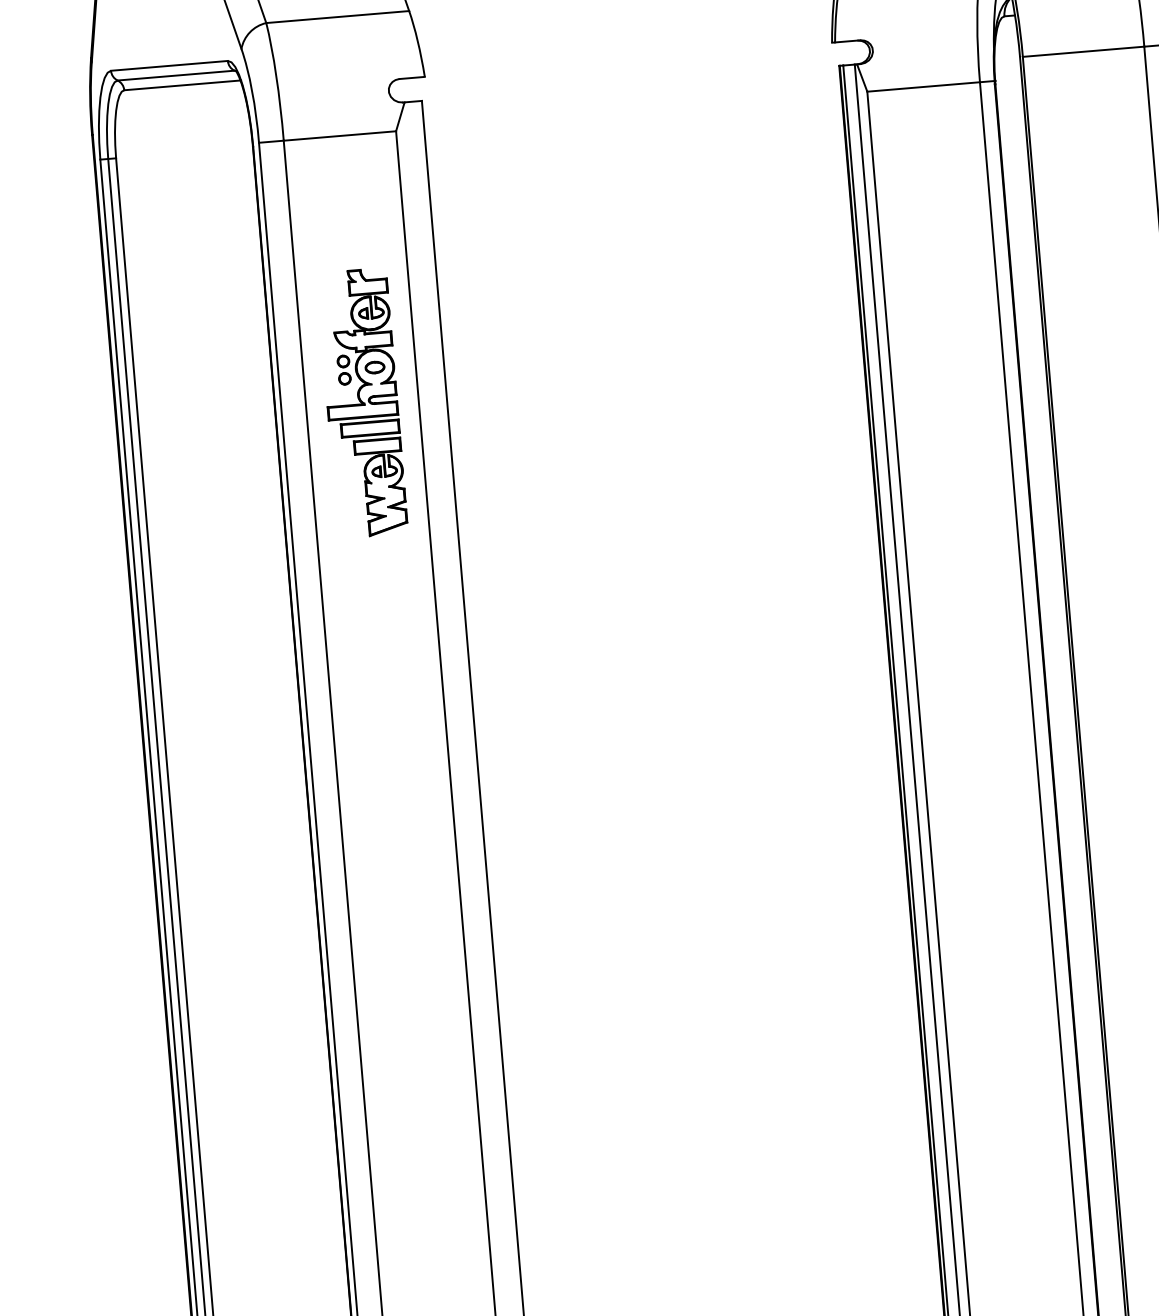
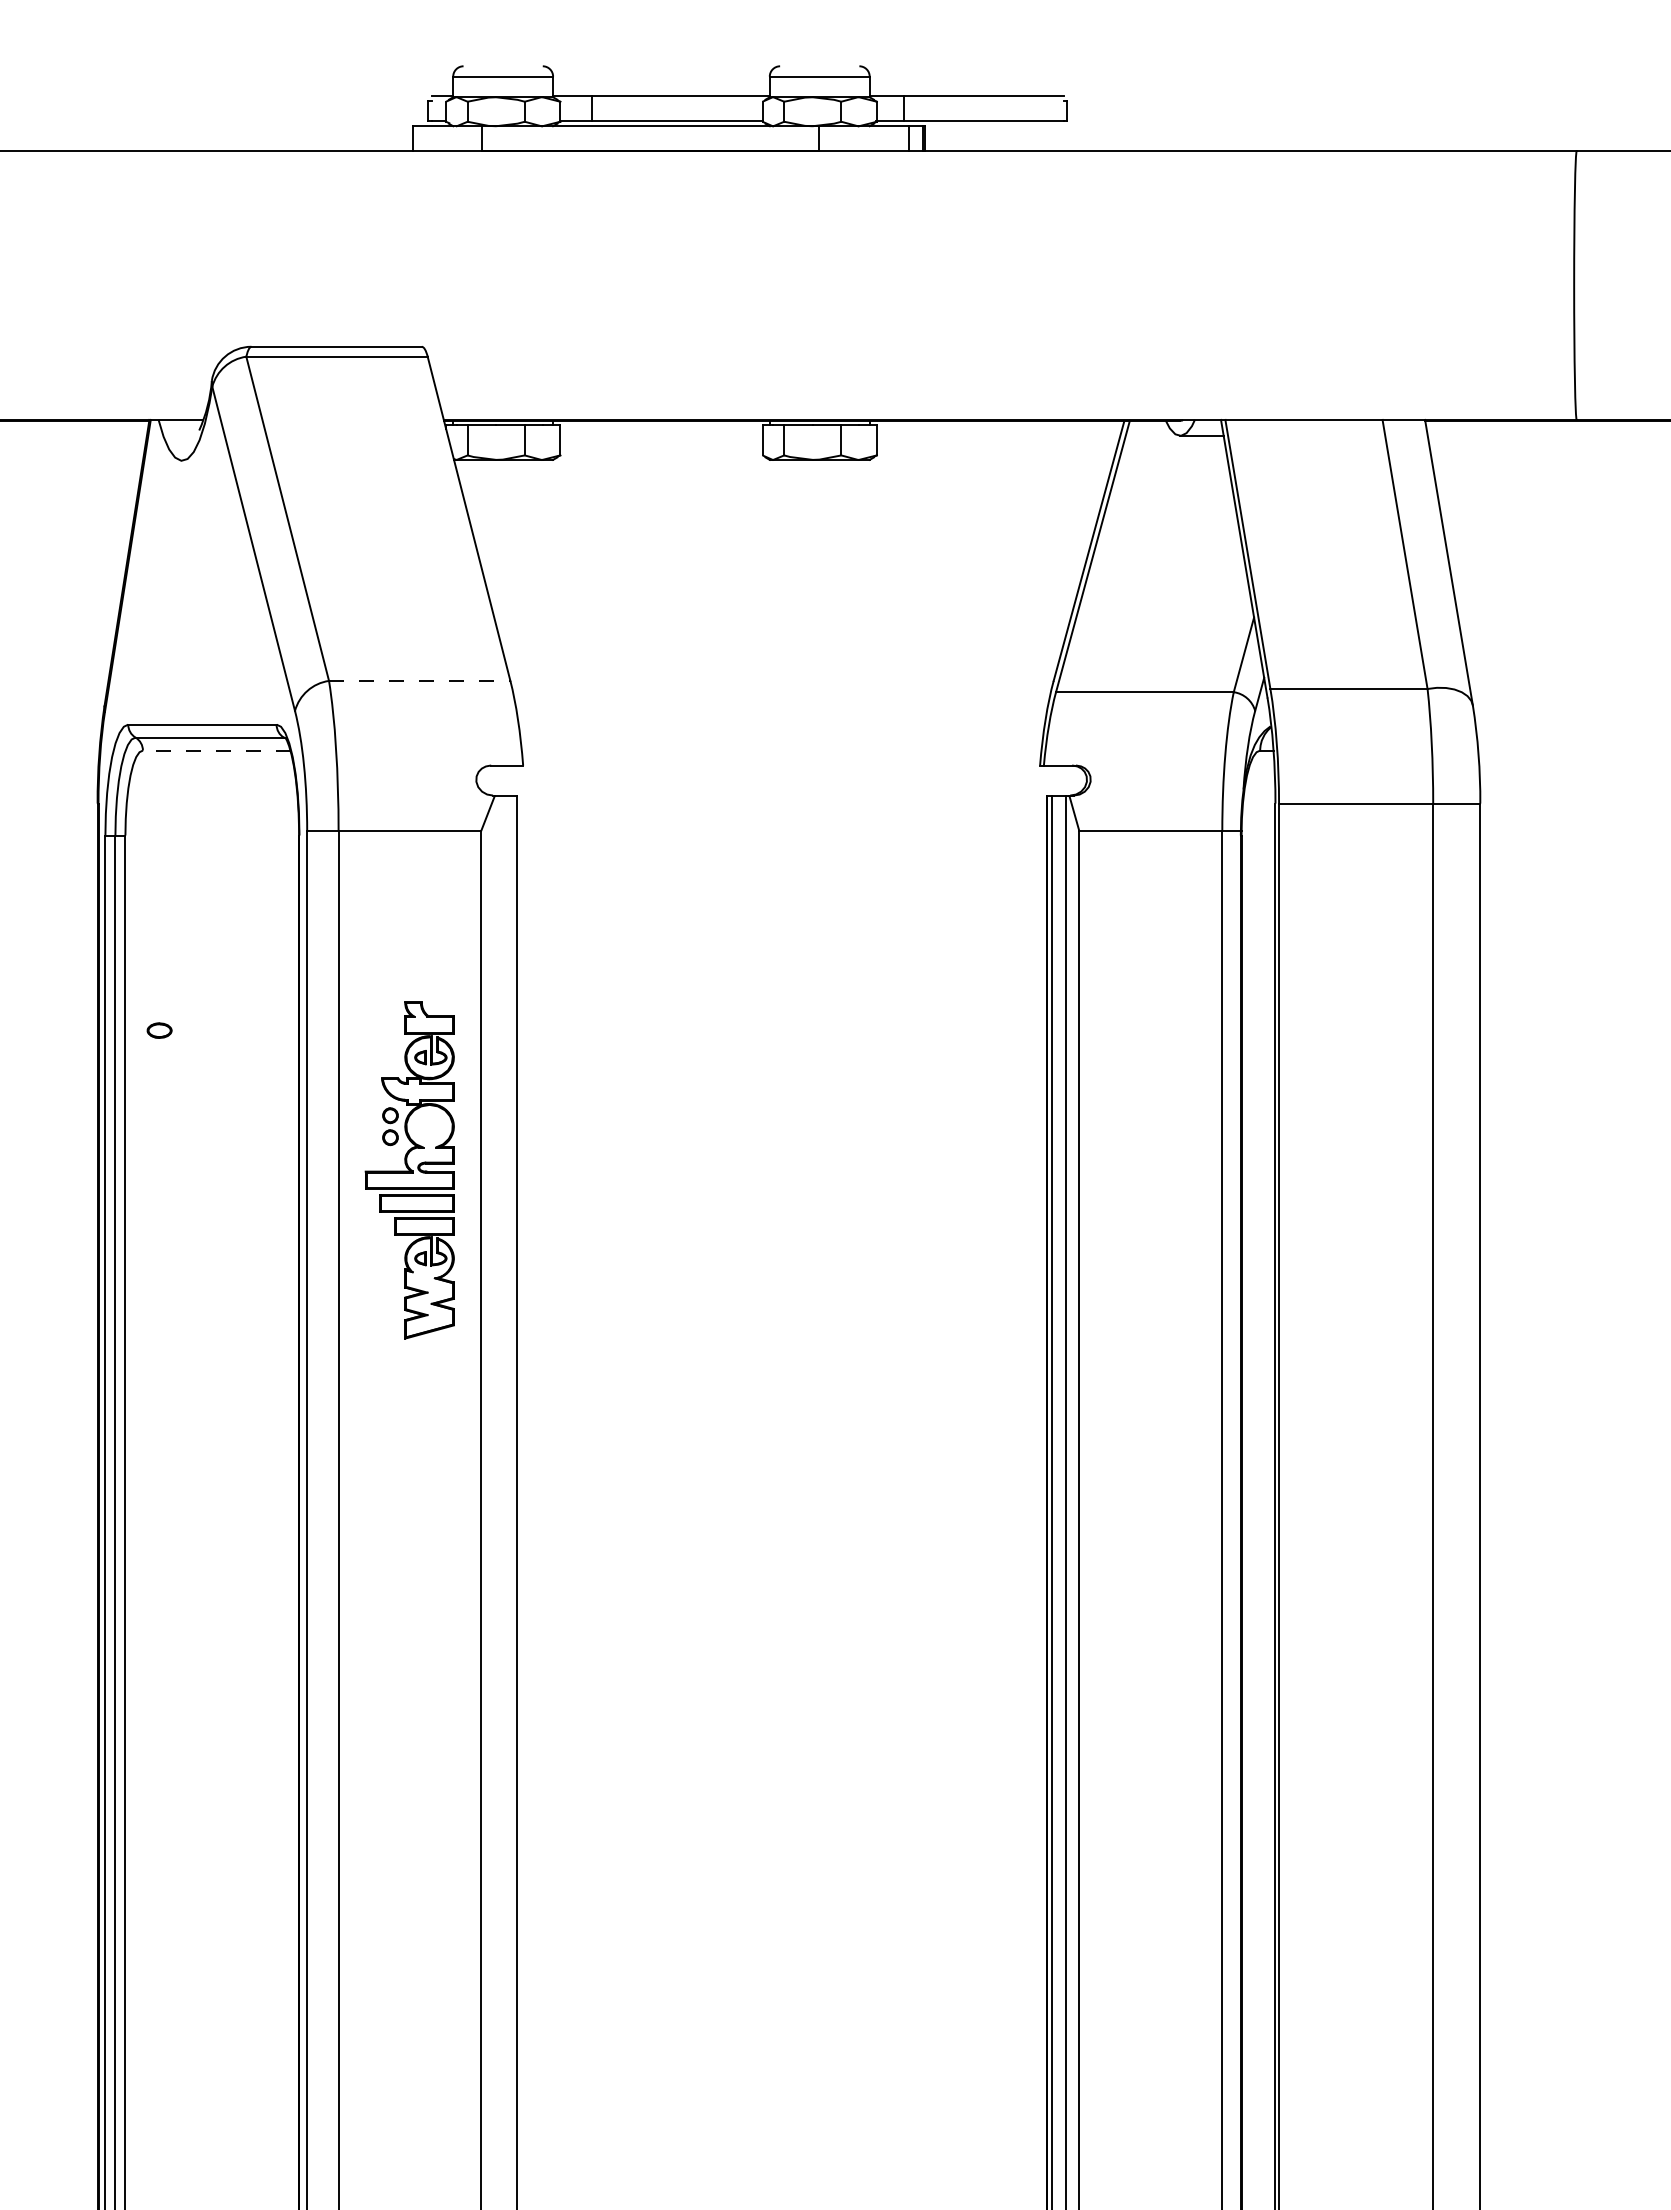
line: (337, 16) -> (419, 680), solid -> dashed
line: (182, 85) -> (216, 750), solid -> dashed
part: (374, 367) -> (159, 1030), moved

